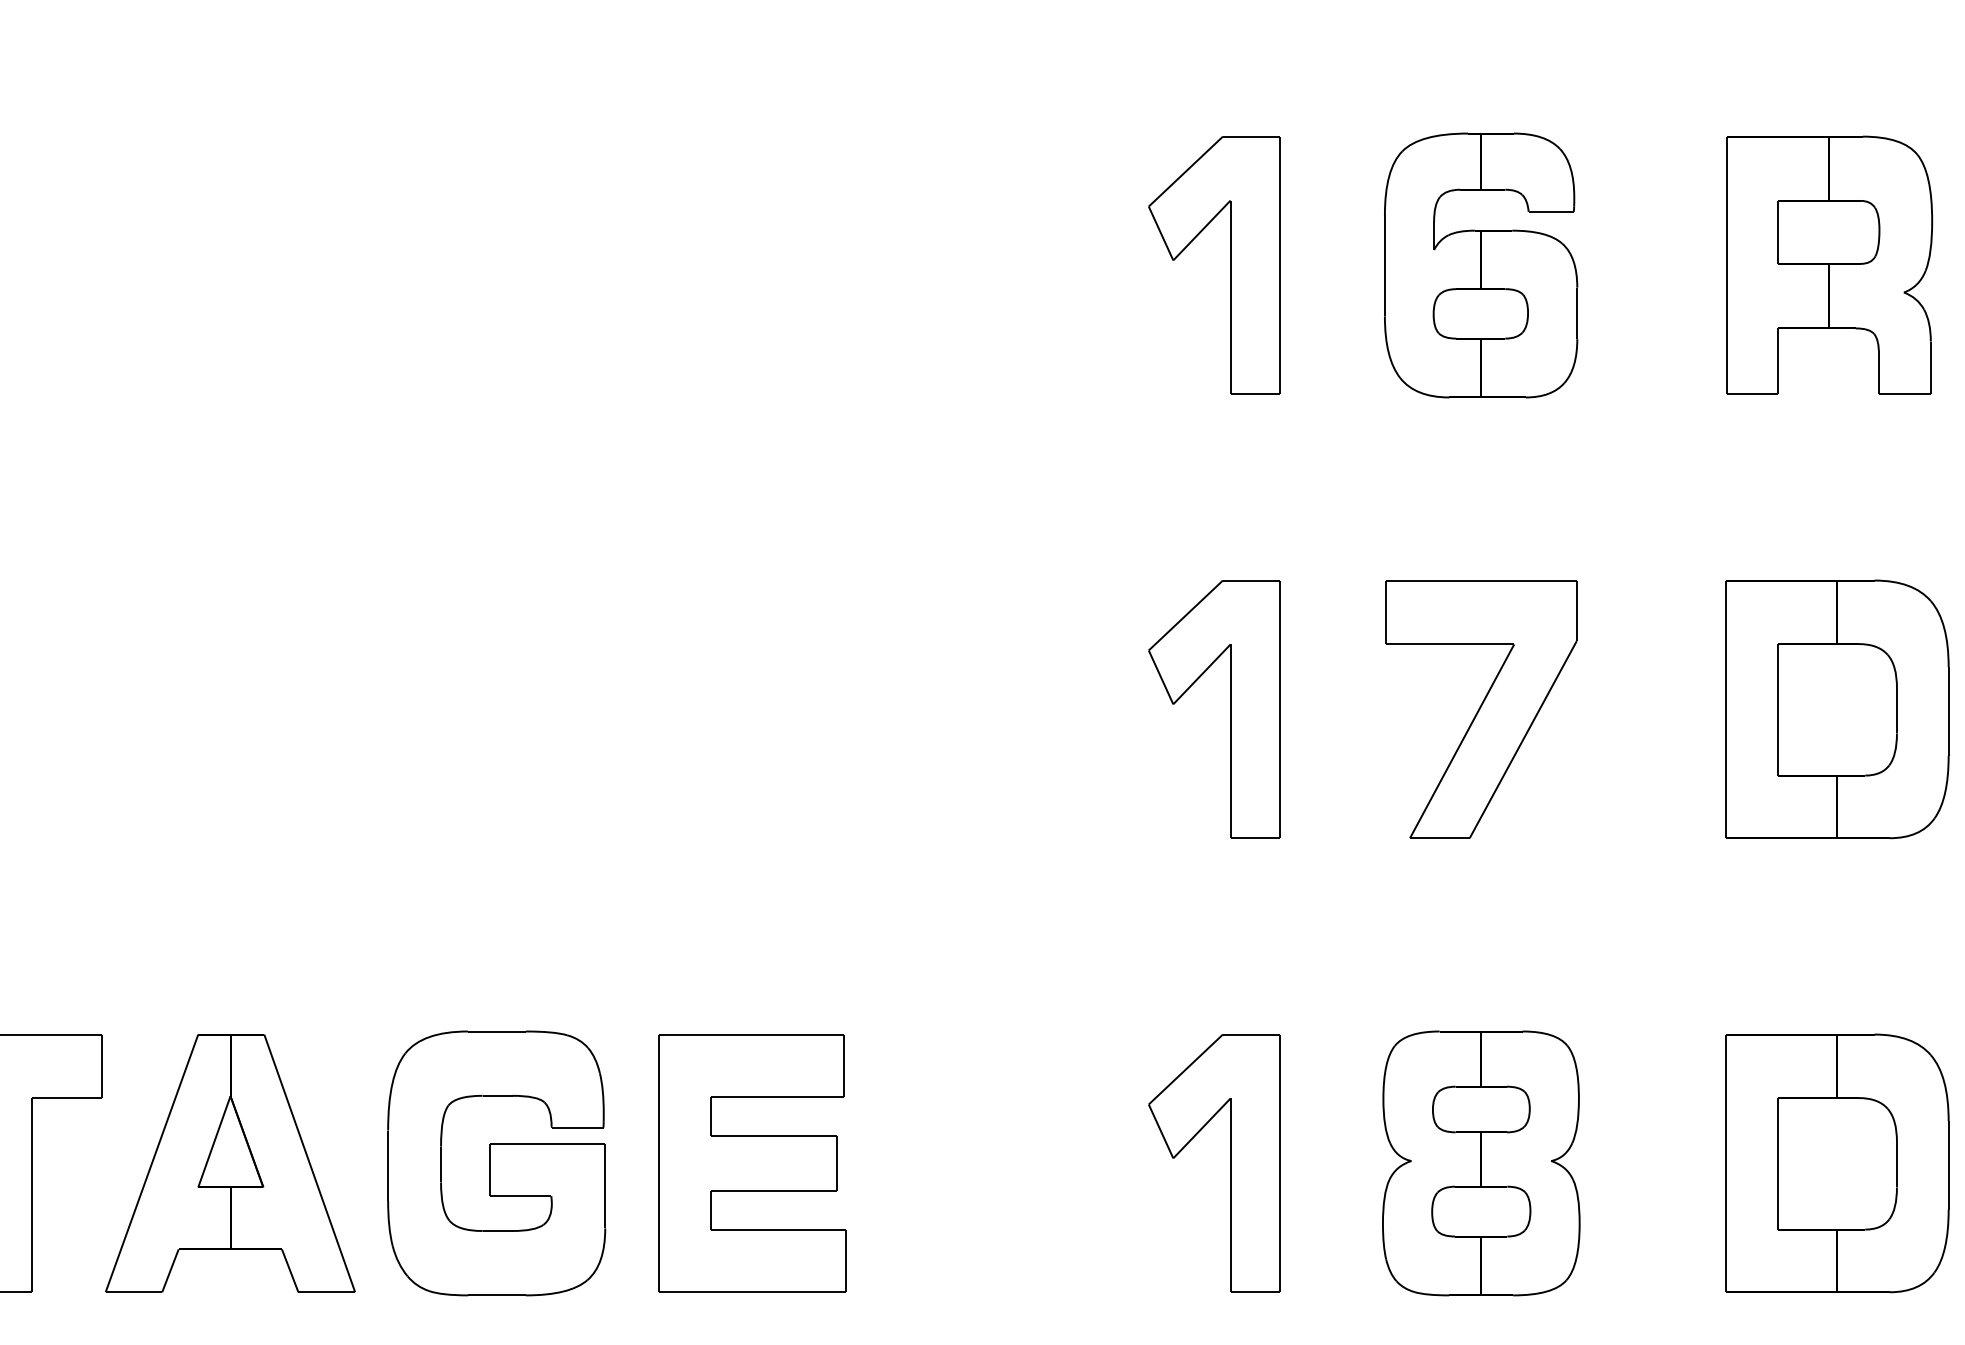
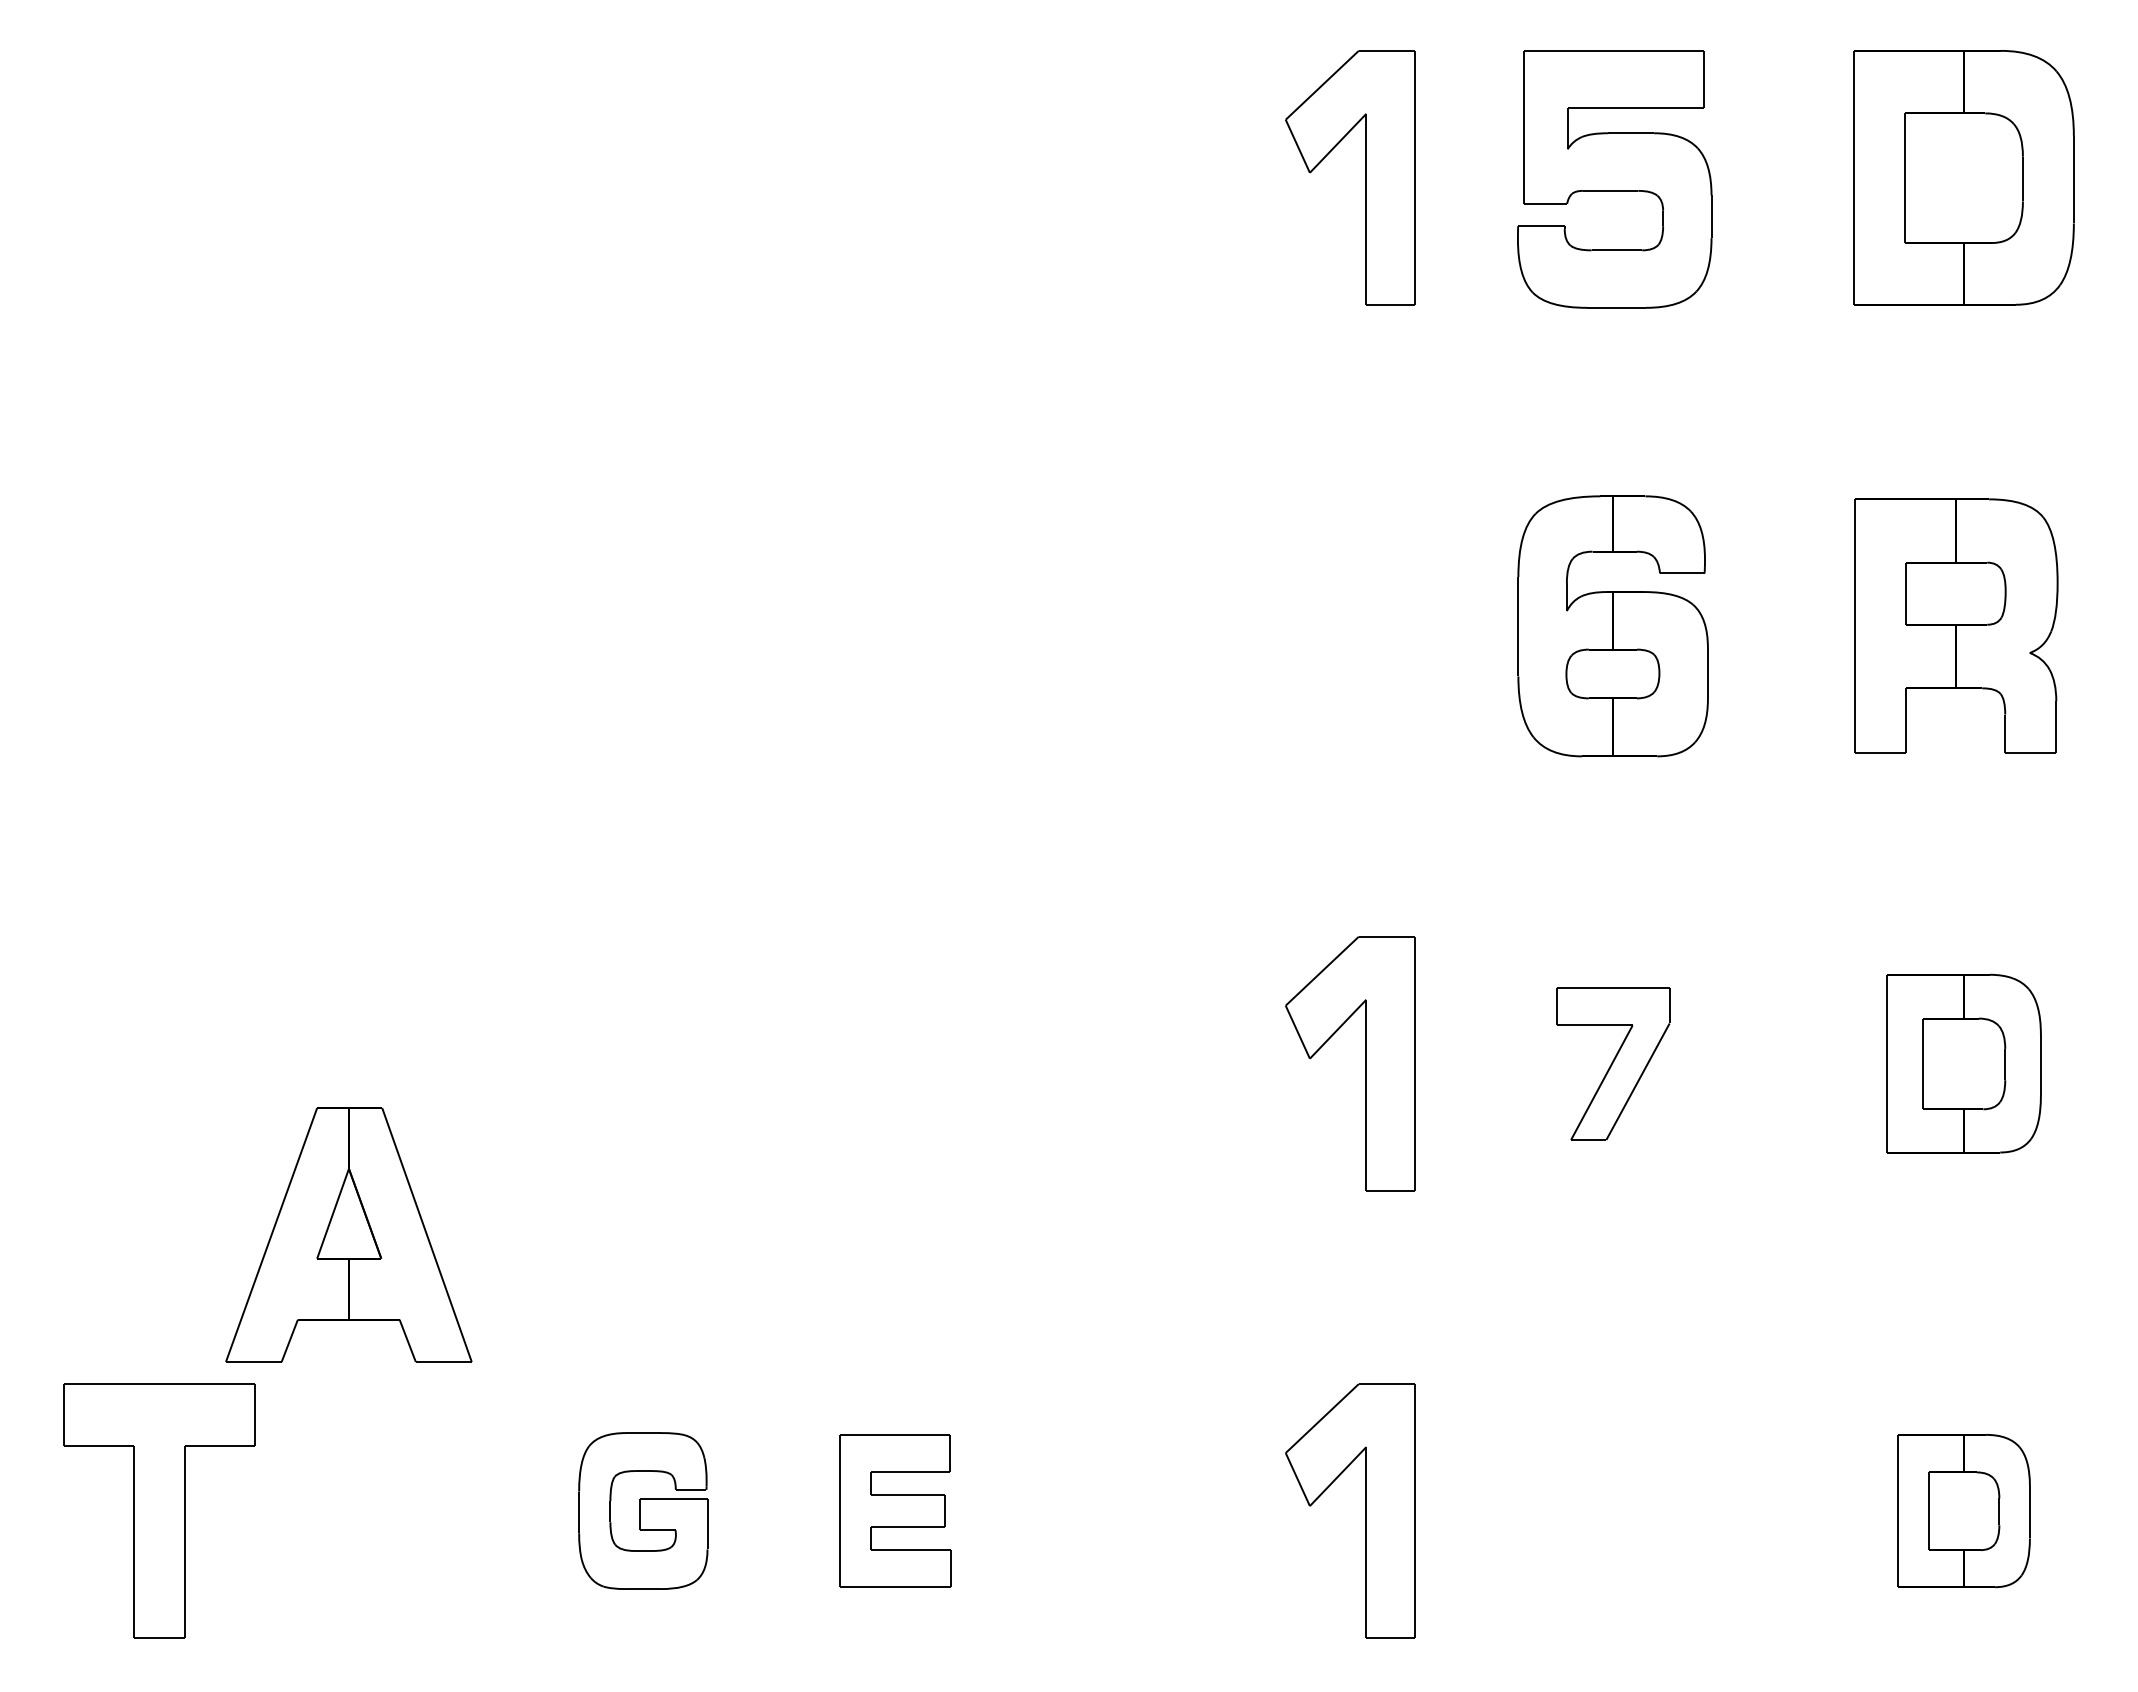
part: (1229, 264) -> (1365, 625), removed
part: (1480, 709) -> (1612, 1063), size x0.6
part: (1836, 709) -> (1963, 1063), size x0.7
part: (230, 1162) -> (348, 1234), moved
part: (496, 1162) -> (643, 1510), size x0.6
part: (752, 1162) -> (895, 1510), size x0.6
part: (1481, 1162) -> (1613, 1510), removed
part: (1836, 1162) -> (1963, 1510), size x0.6

